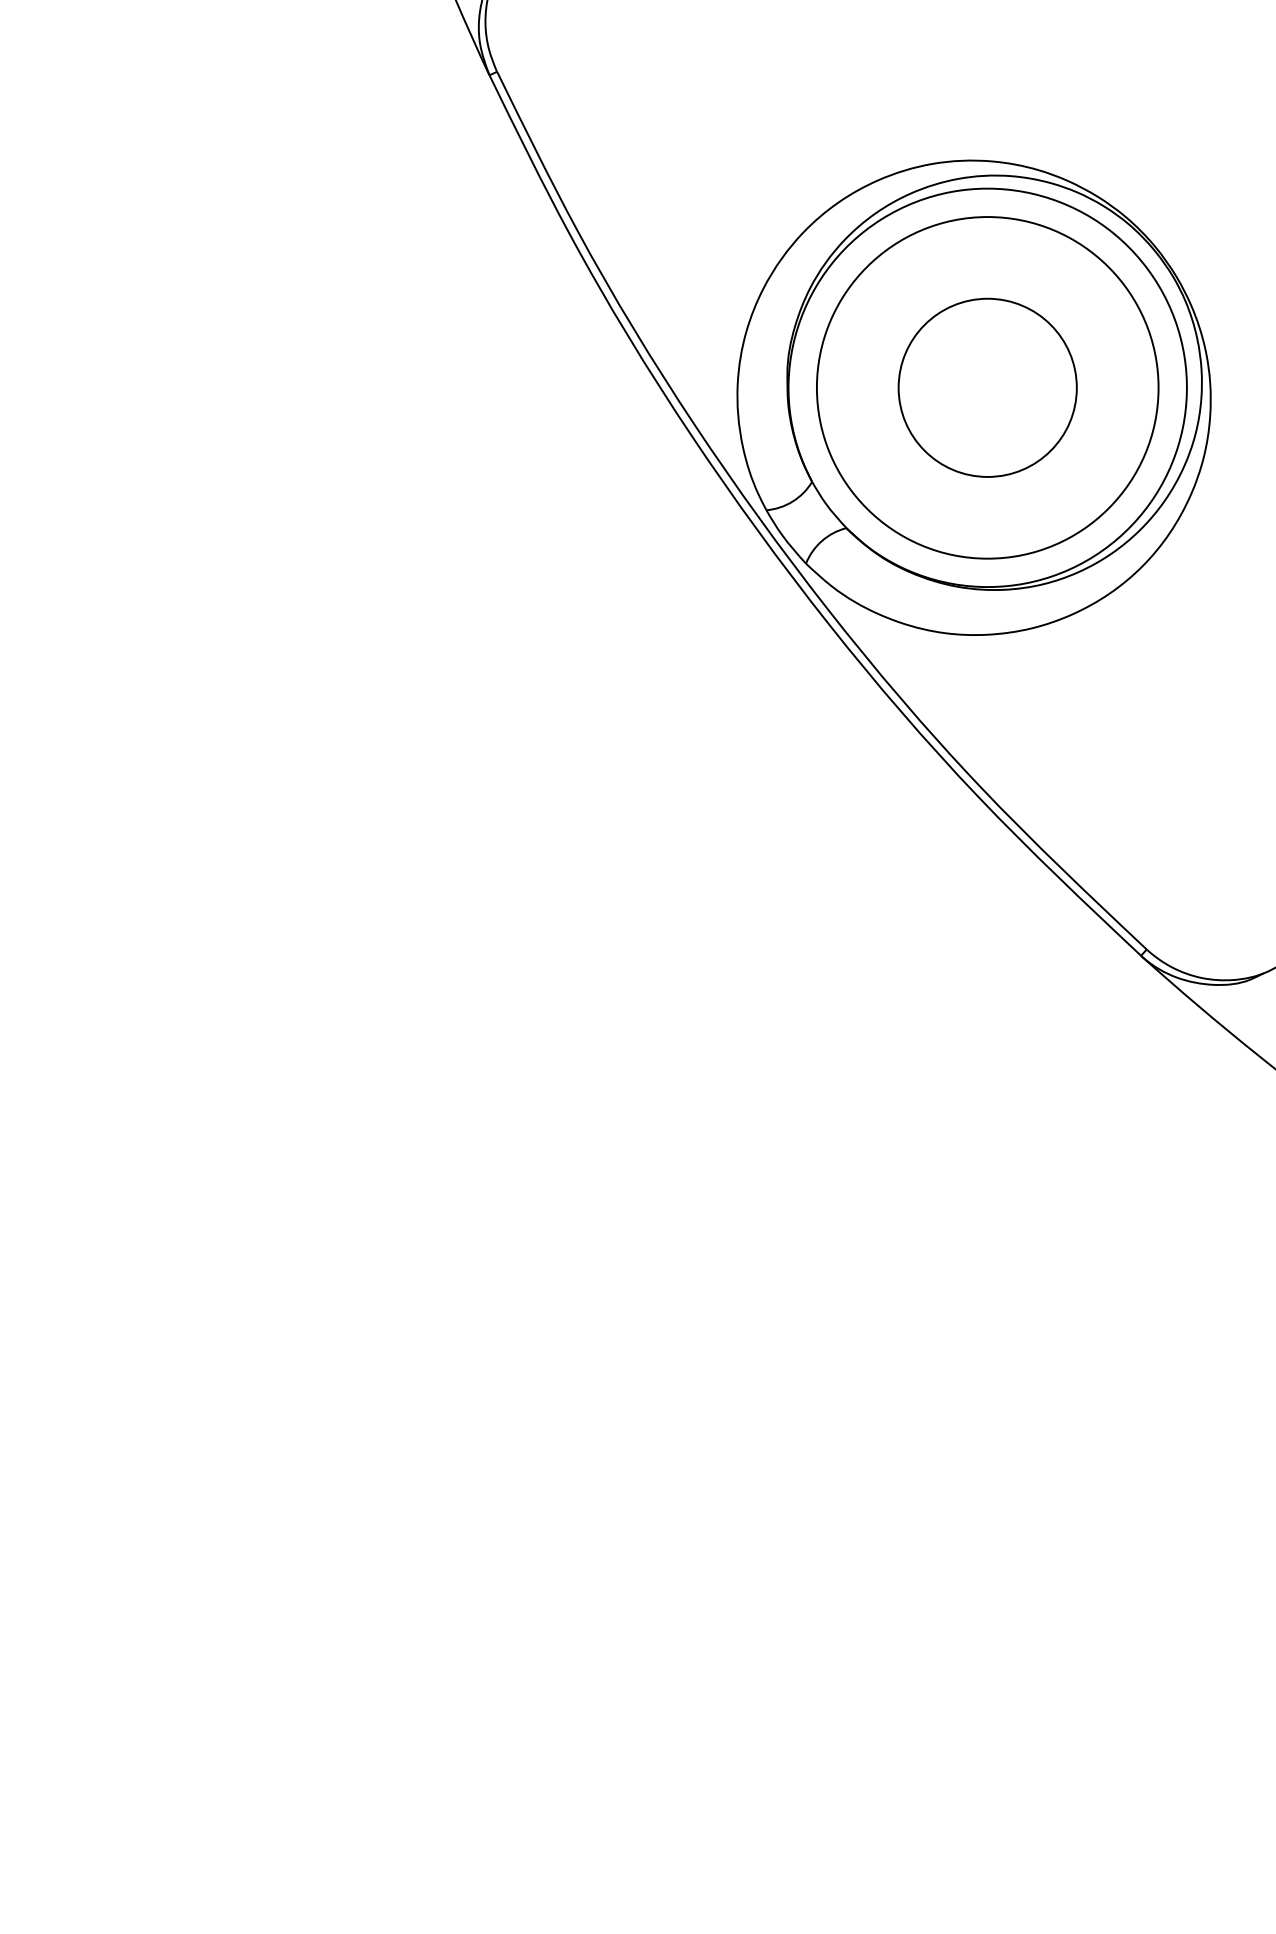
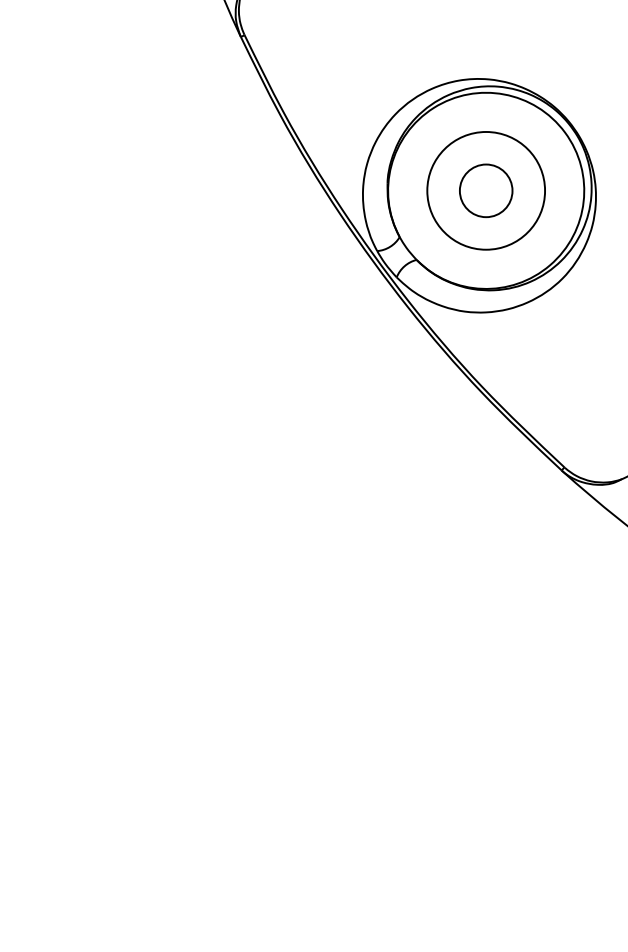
circle: (988, 387) -> (486, 190), size x0.6
circle: (988, 387) -> (486, 190), size x0.7

